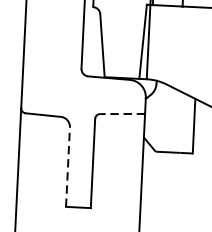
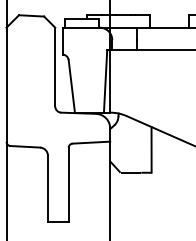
line: (122, 113) -> (91, 142), dashed -> solid
line: (68, 166) -> (48, 188), dashed -> solid

